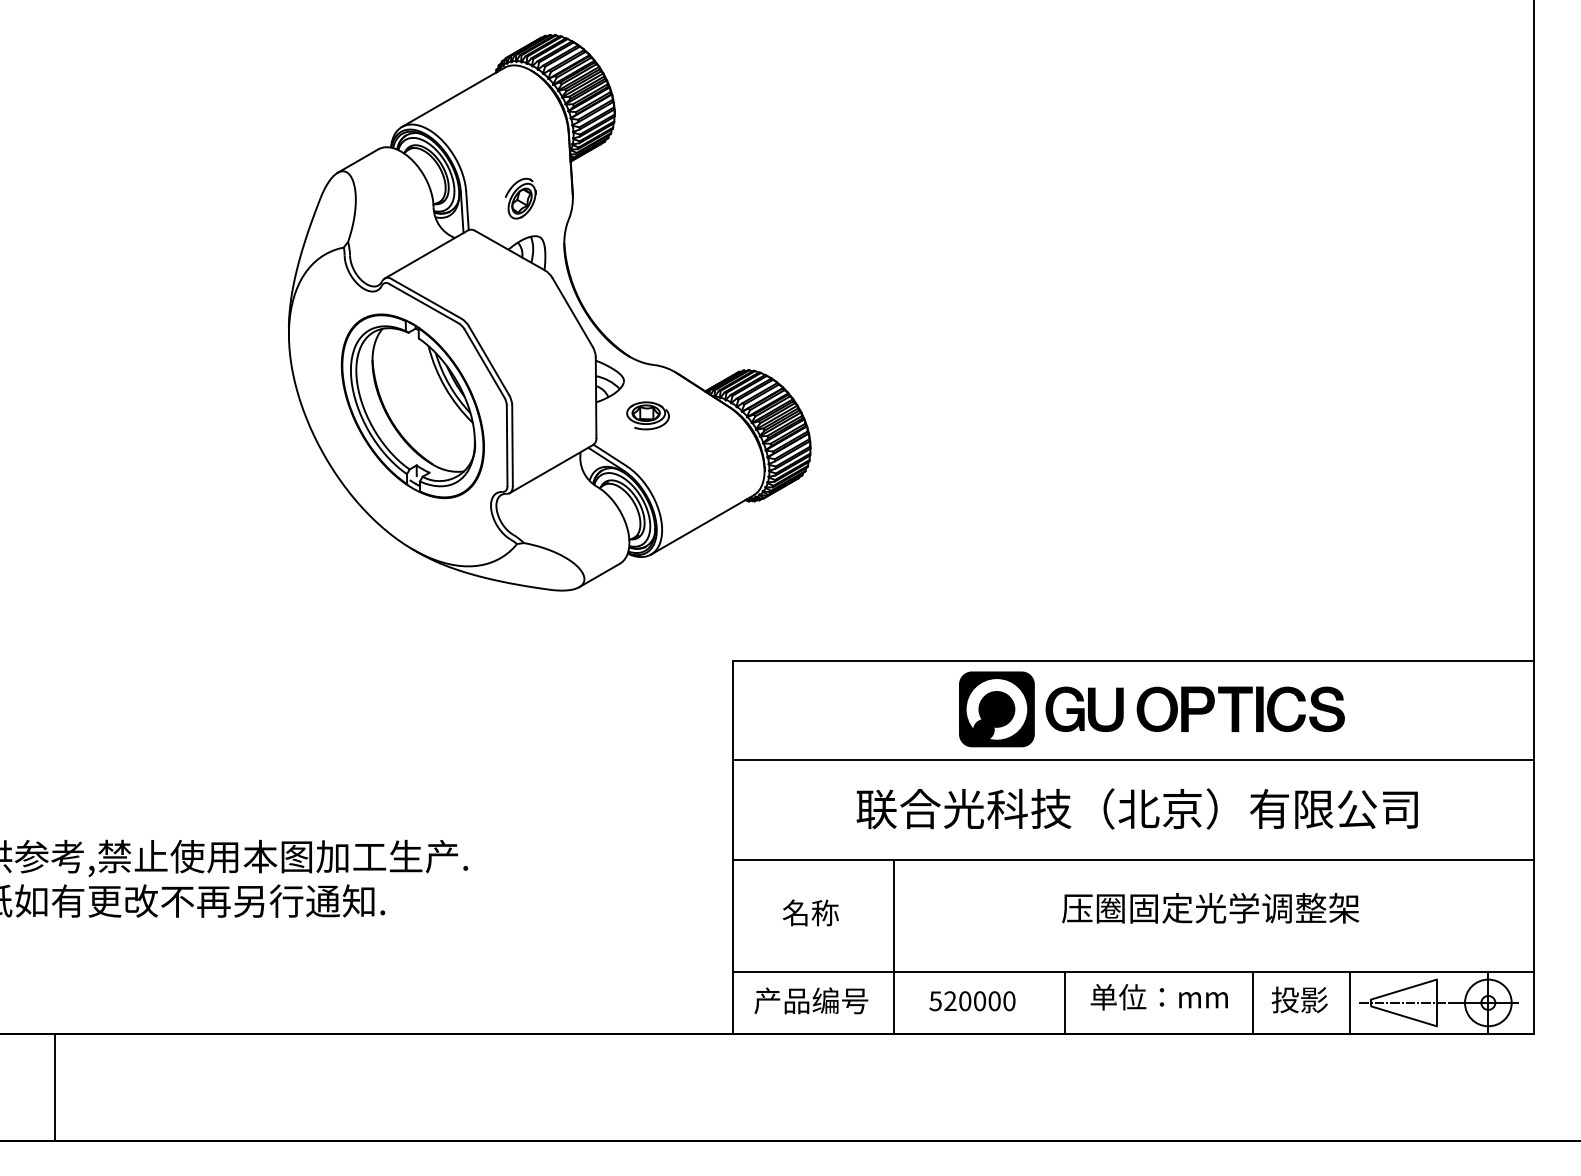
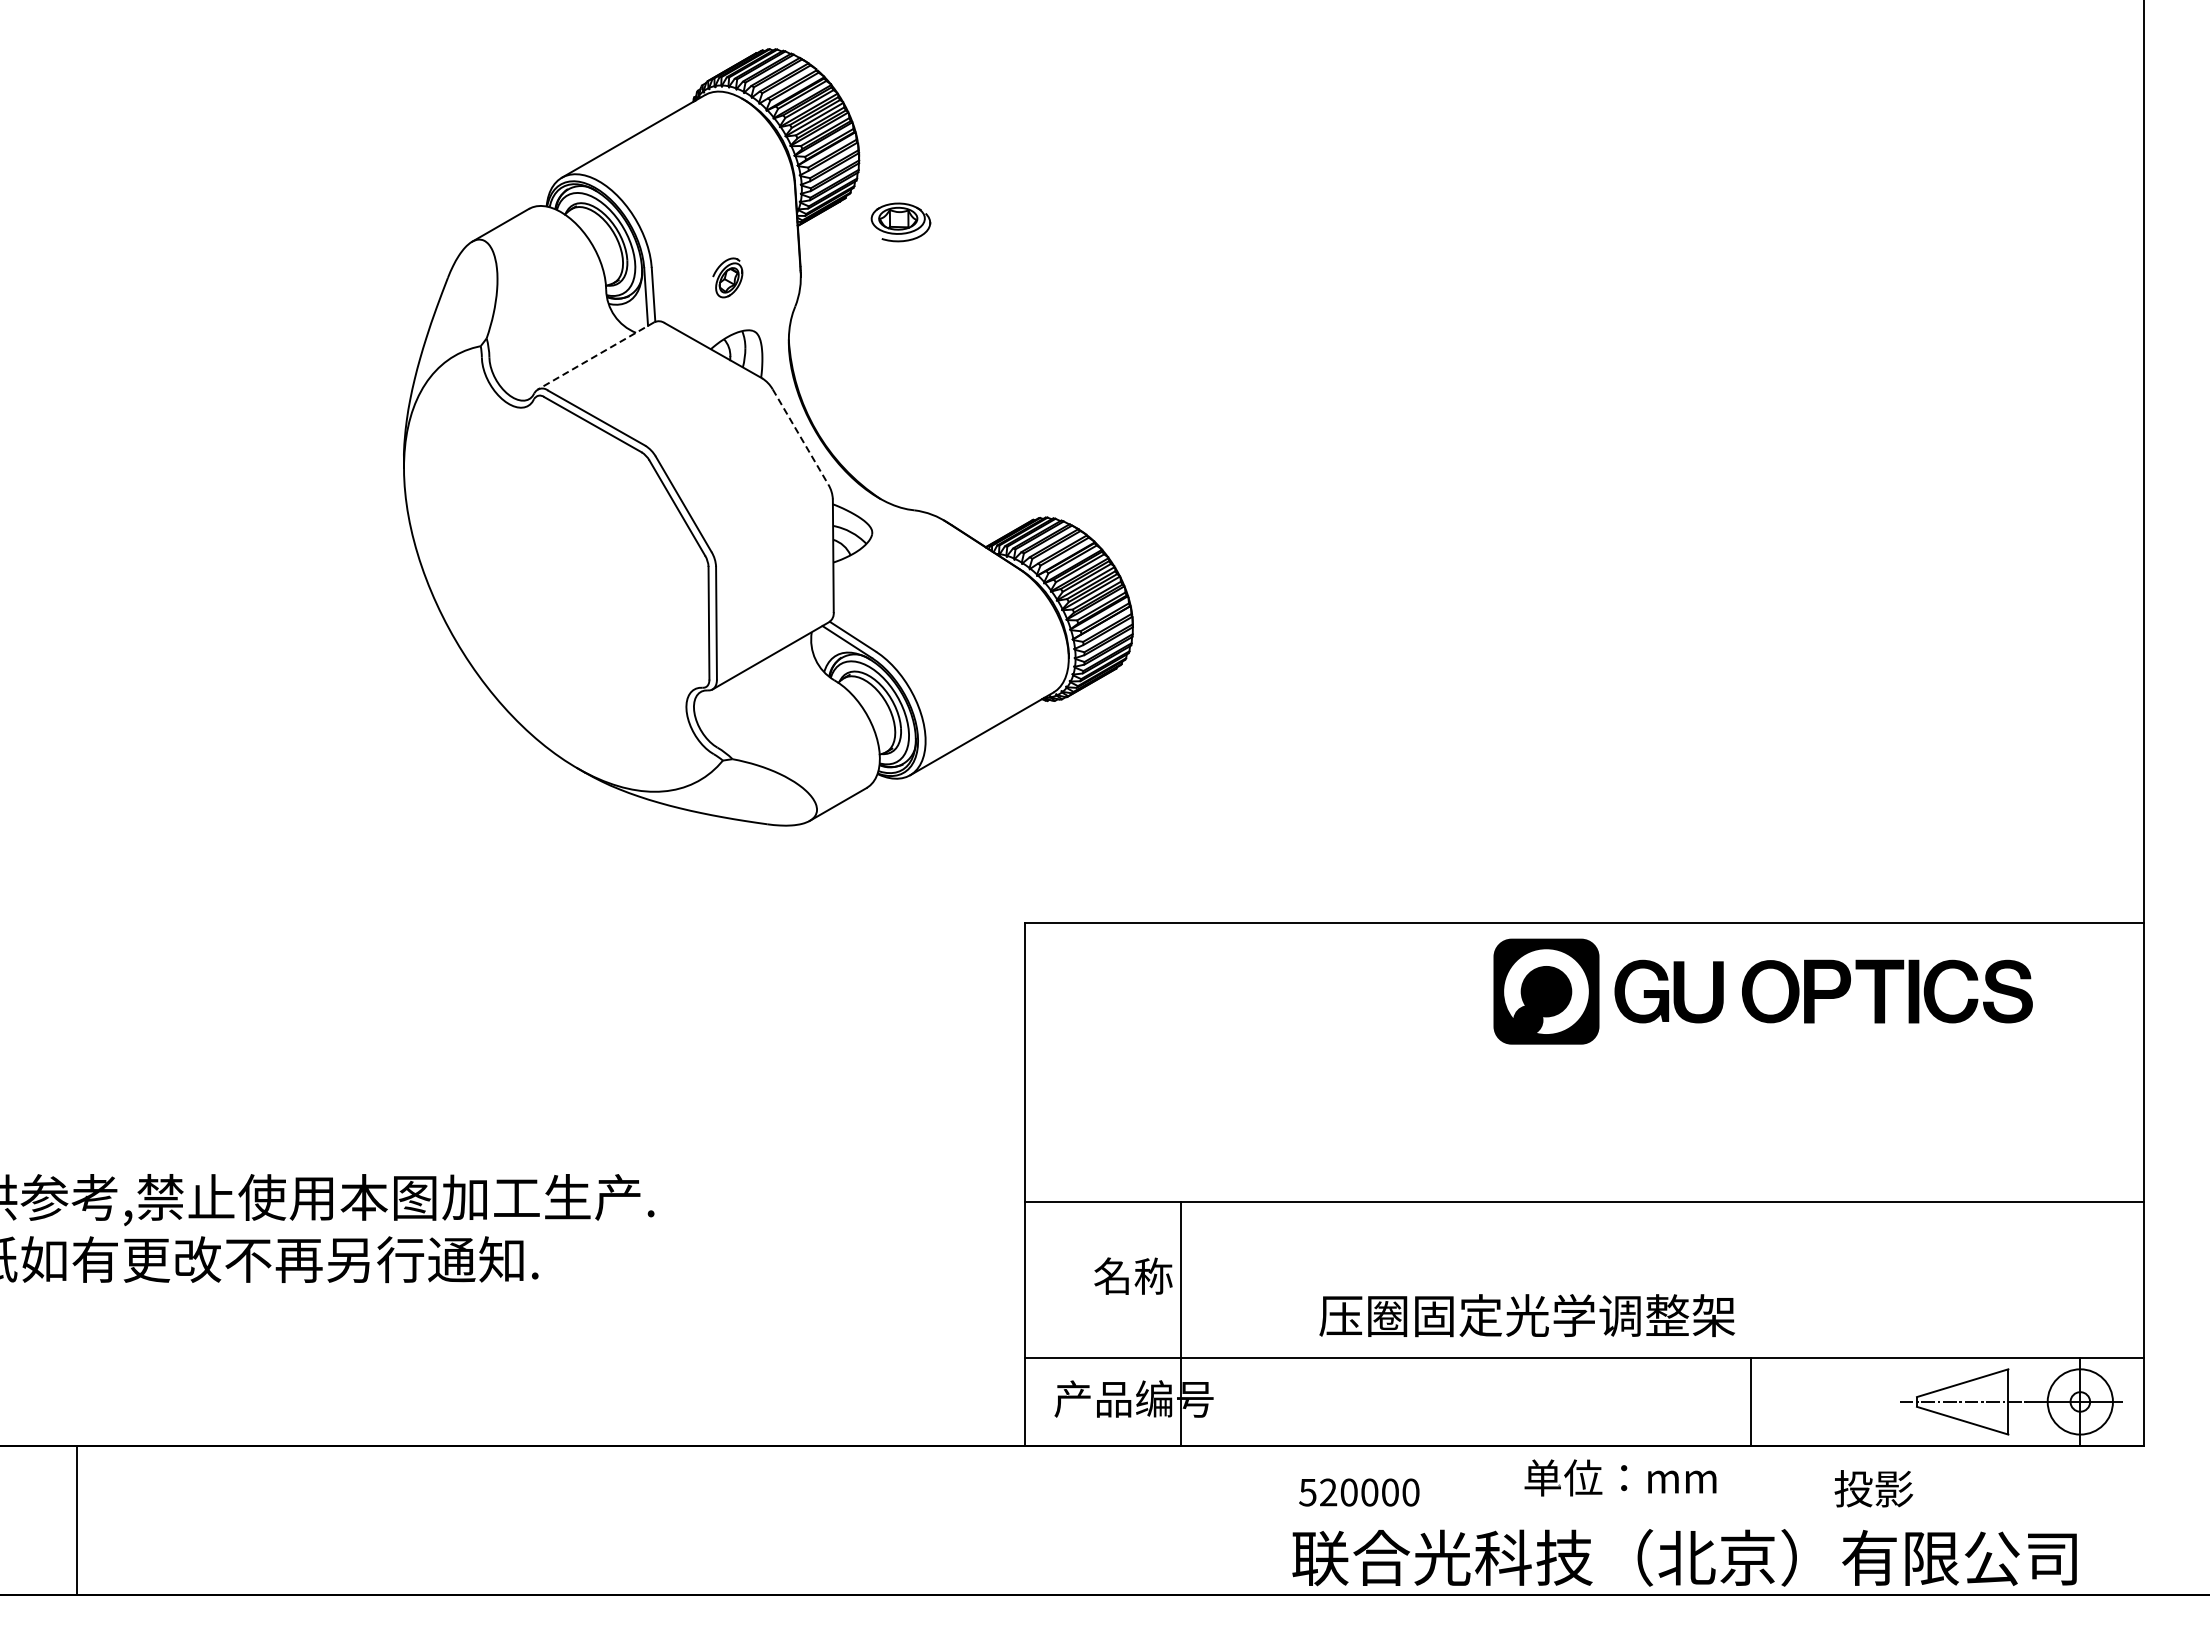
part: (520, 198) -> (727, 277), size x0.7
line: (425, 254) -> (595, 356), solid -> dashed
line: (572, 312) -> (800, 437), solid -> dashed
part: (412, 405) -> (576, 567), removed
part: (647, 415) -> (900, 222), moved
part: (1151, 709) -> (1762, 991), moved
line: (1132, 760) -> (1583, 1062), removed
text: (1137, 808) -> (1684, 1557), moved
text: (1210, 908) -> (1526, 1315), moved
line: (894, 946) -> (1181, 1323), moved
part: (1161, 992) -> (1623, 1471), moved
text: (1299, 999) -> (1873, 1488), moved
text: (972, 1001) -> (1359, 1492), moved
line: (1064, 1002) -> (1488, 1401), removed
line: (1350, 1002) -> (1887, 1401), removed

